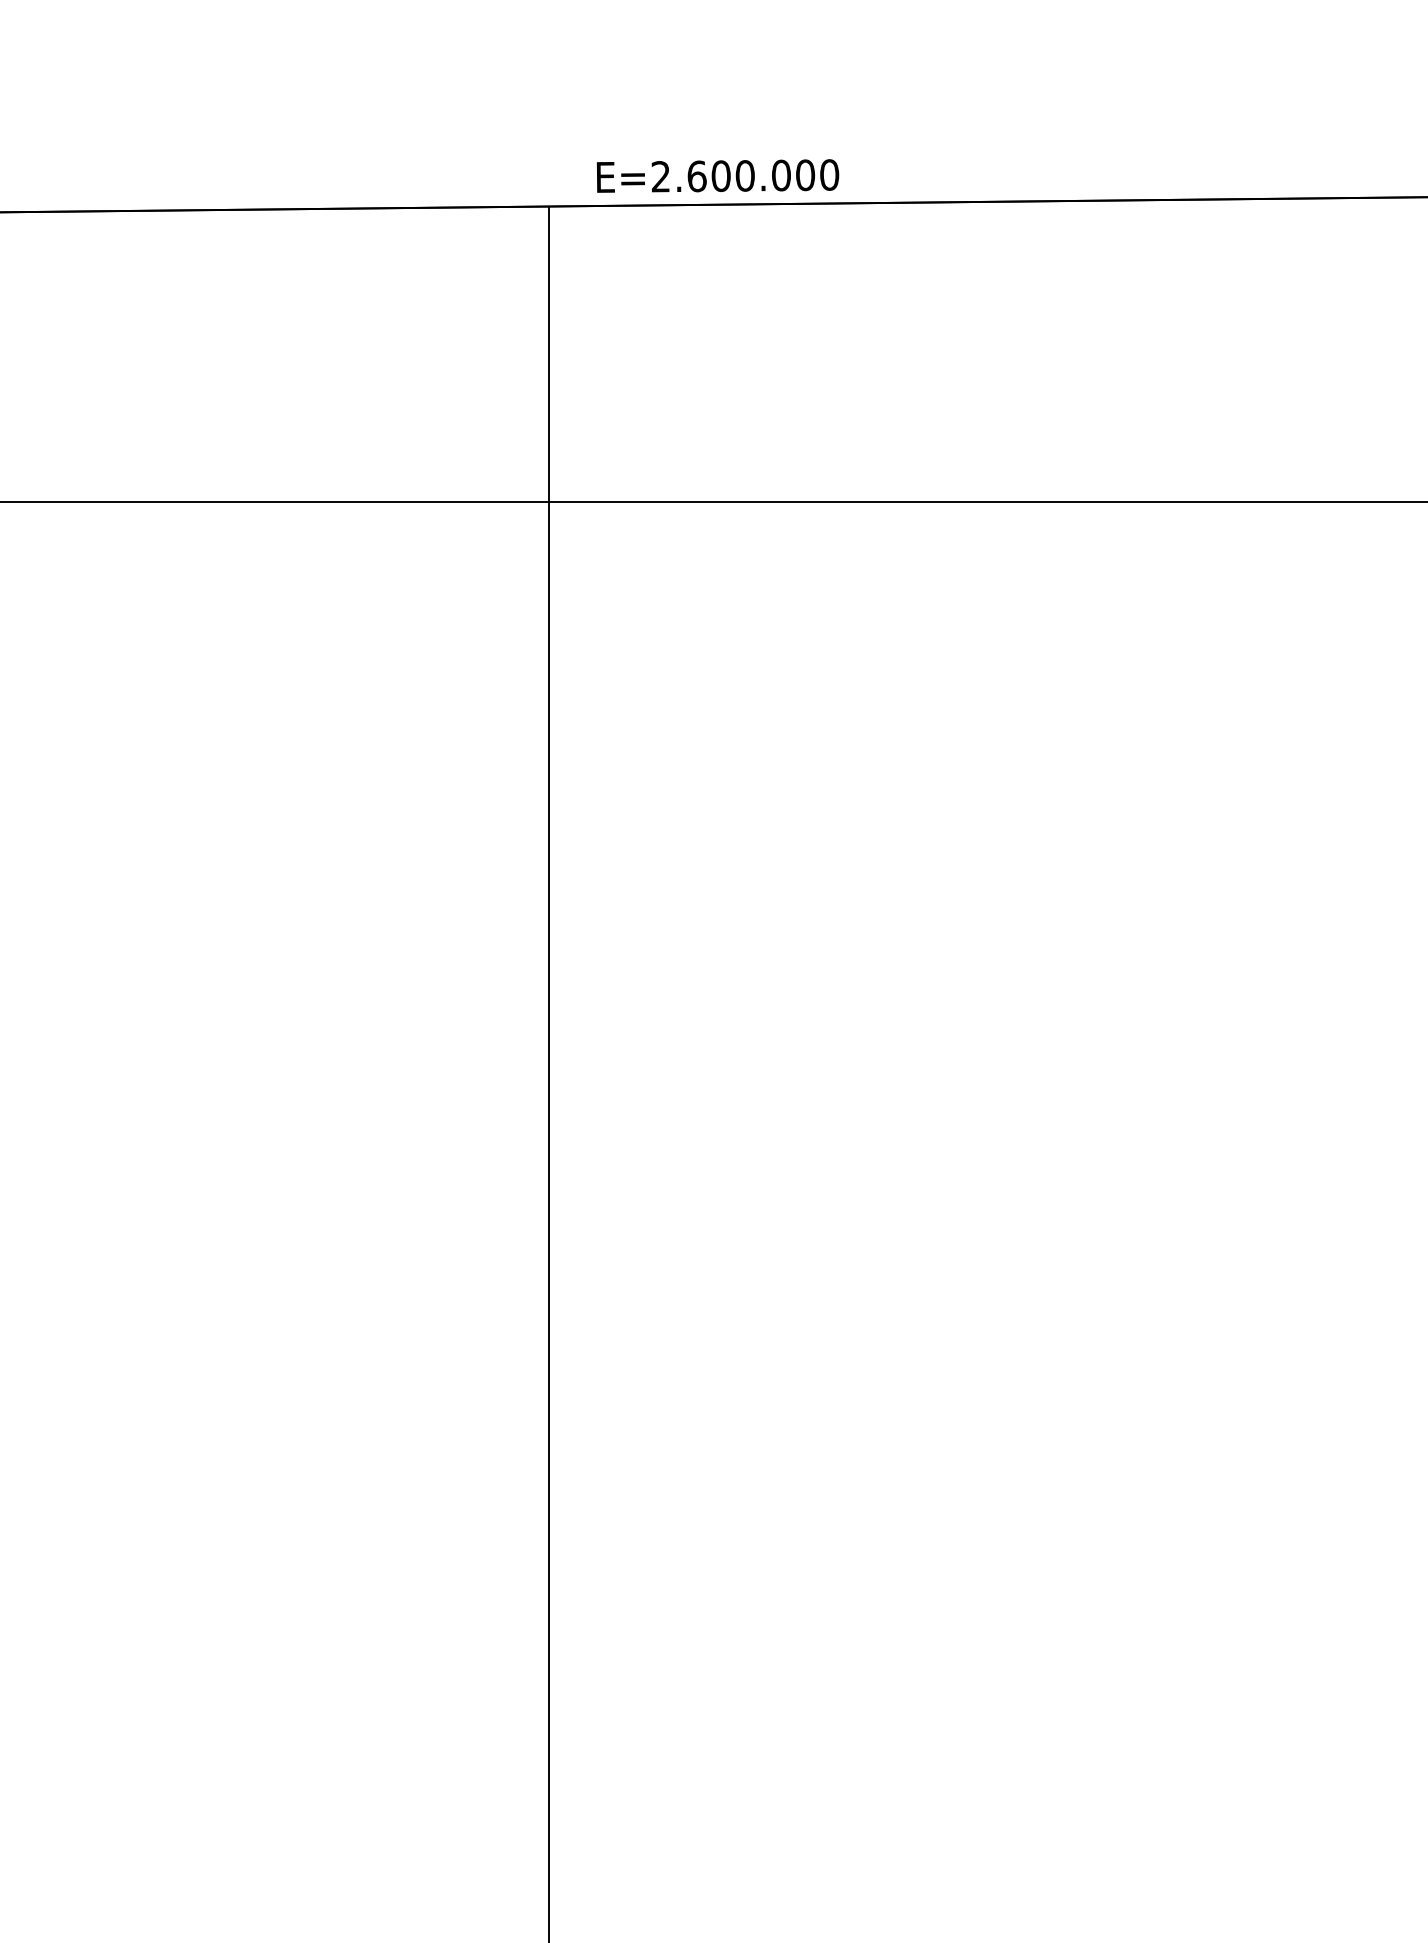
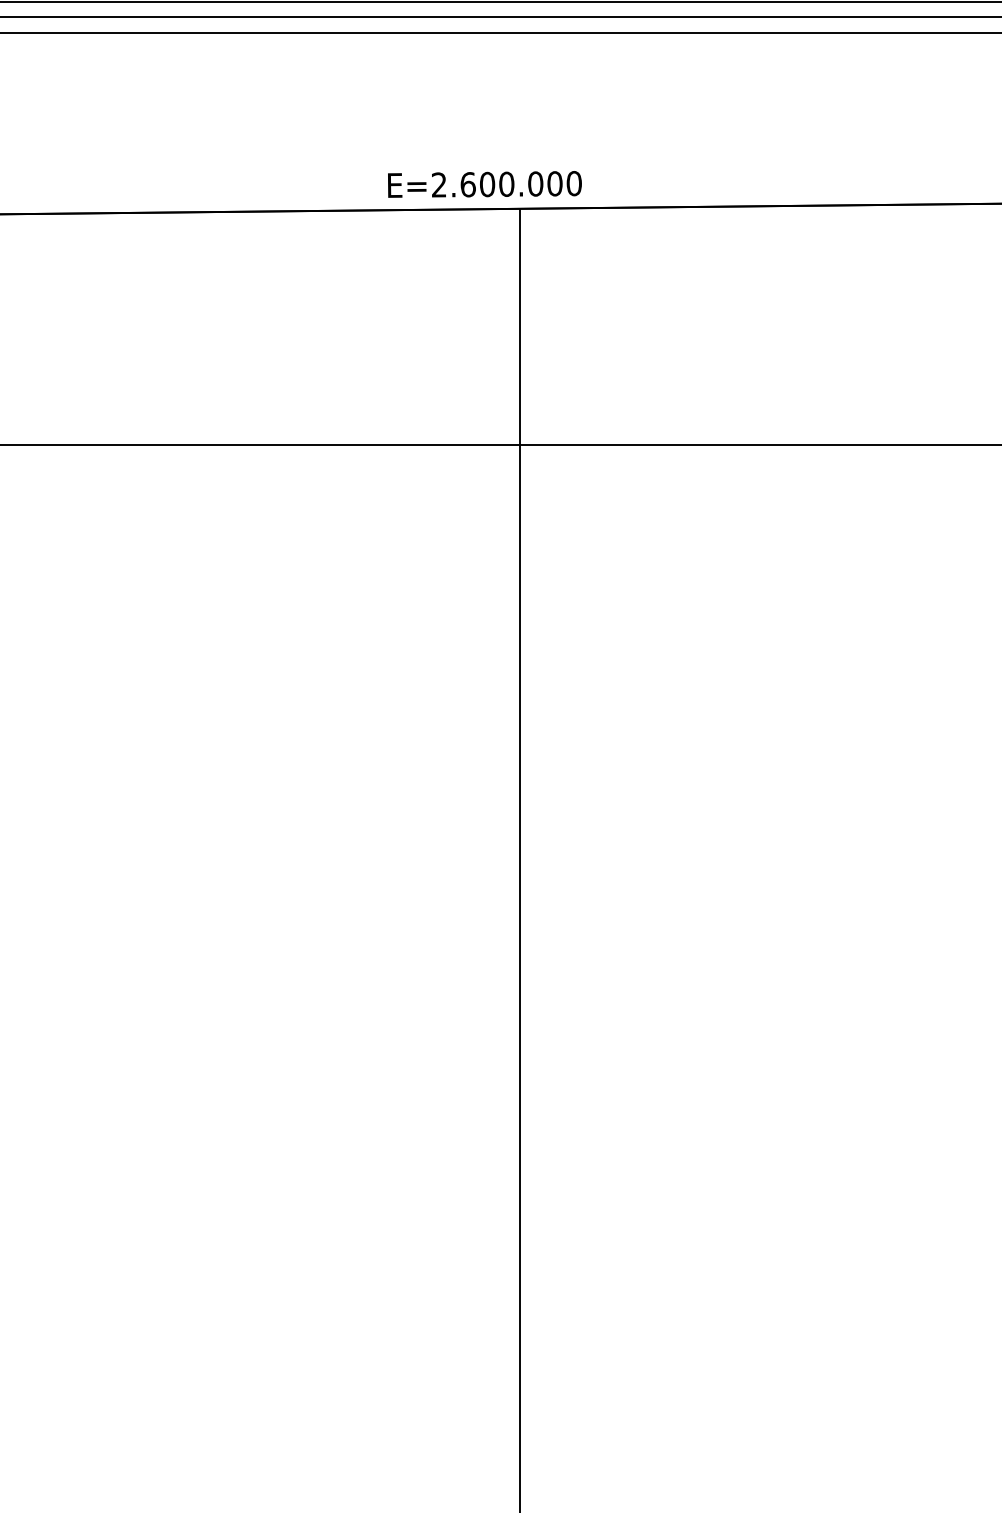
text: (717, 175) -> (484, 183), moved

